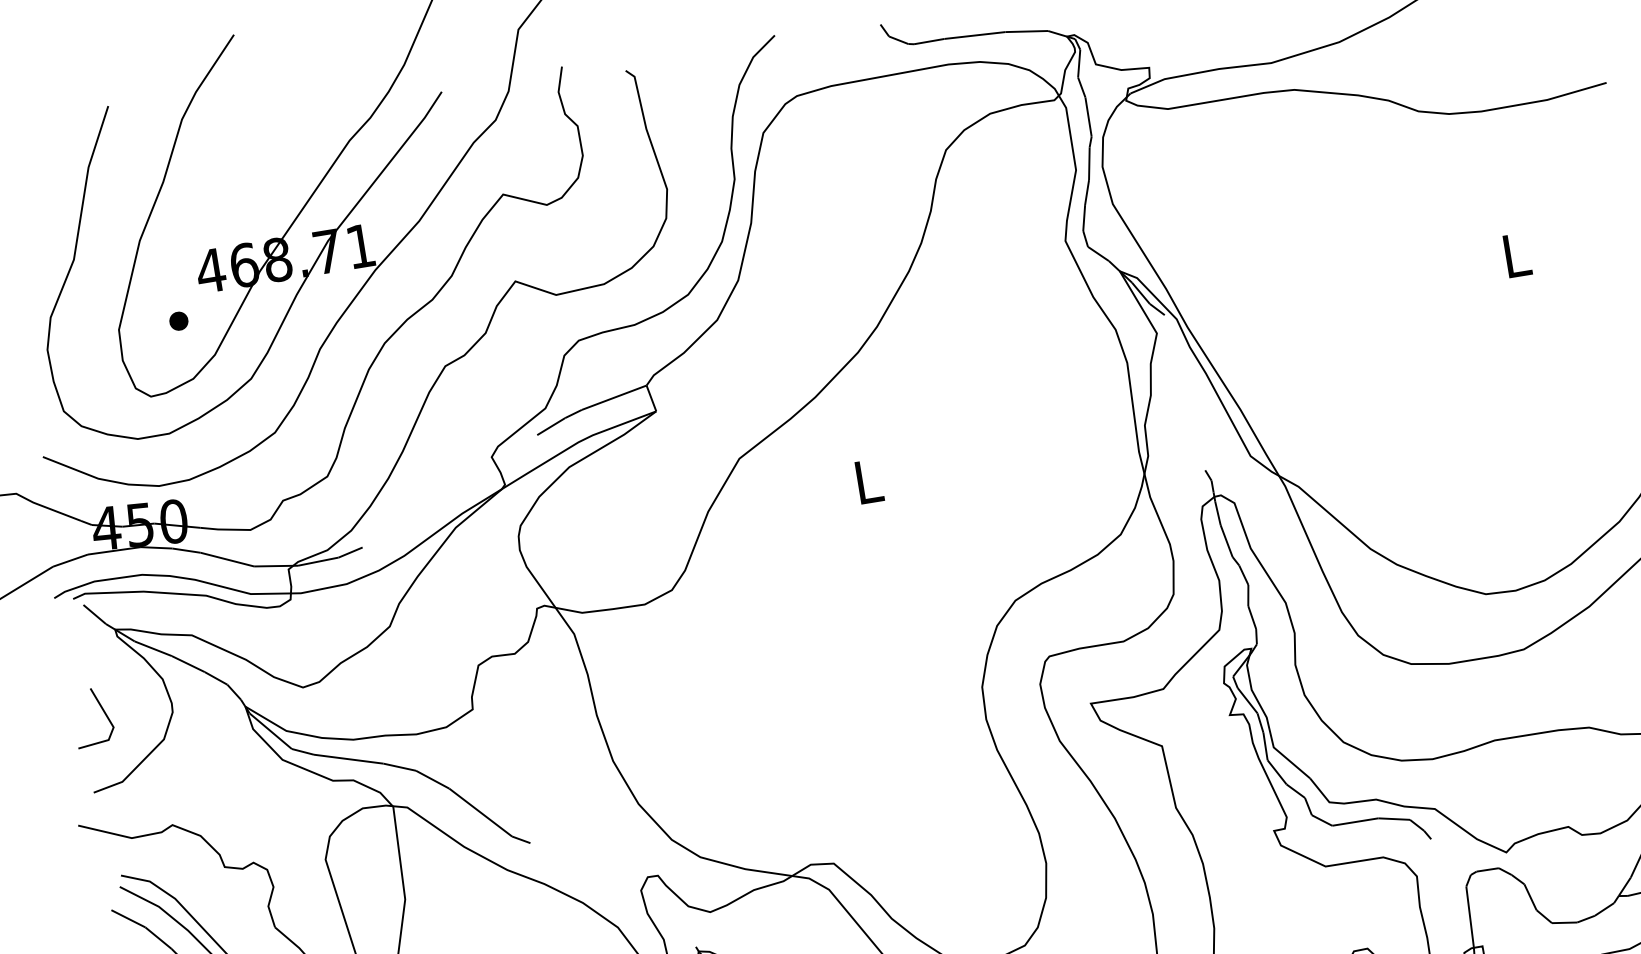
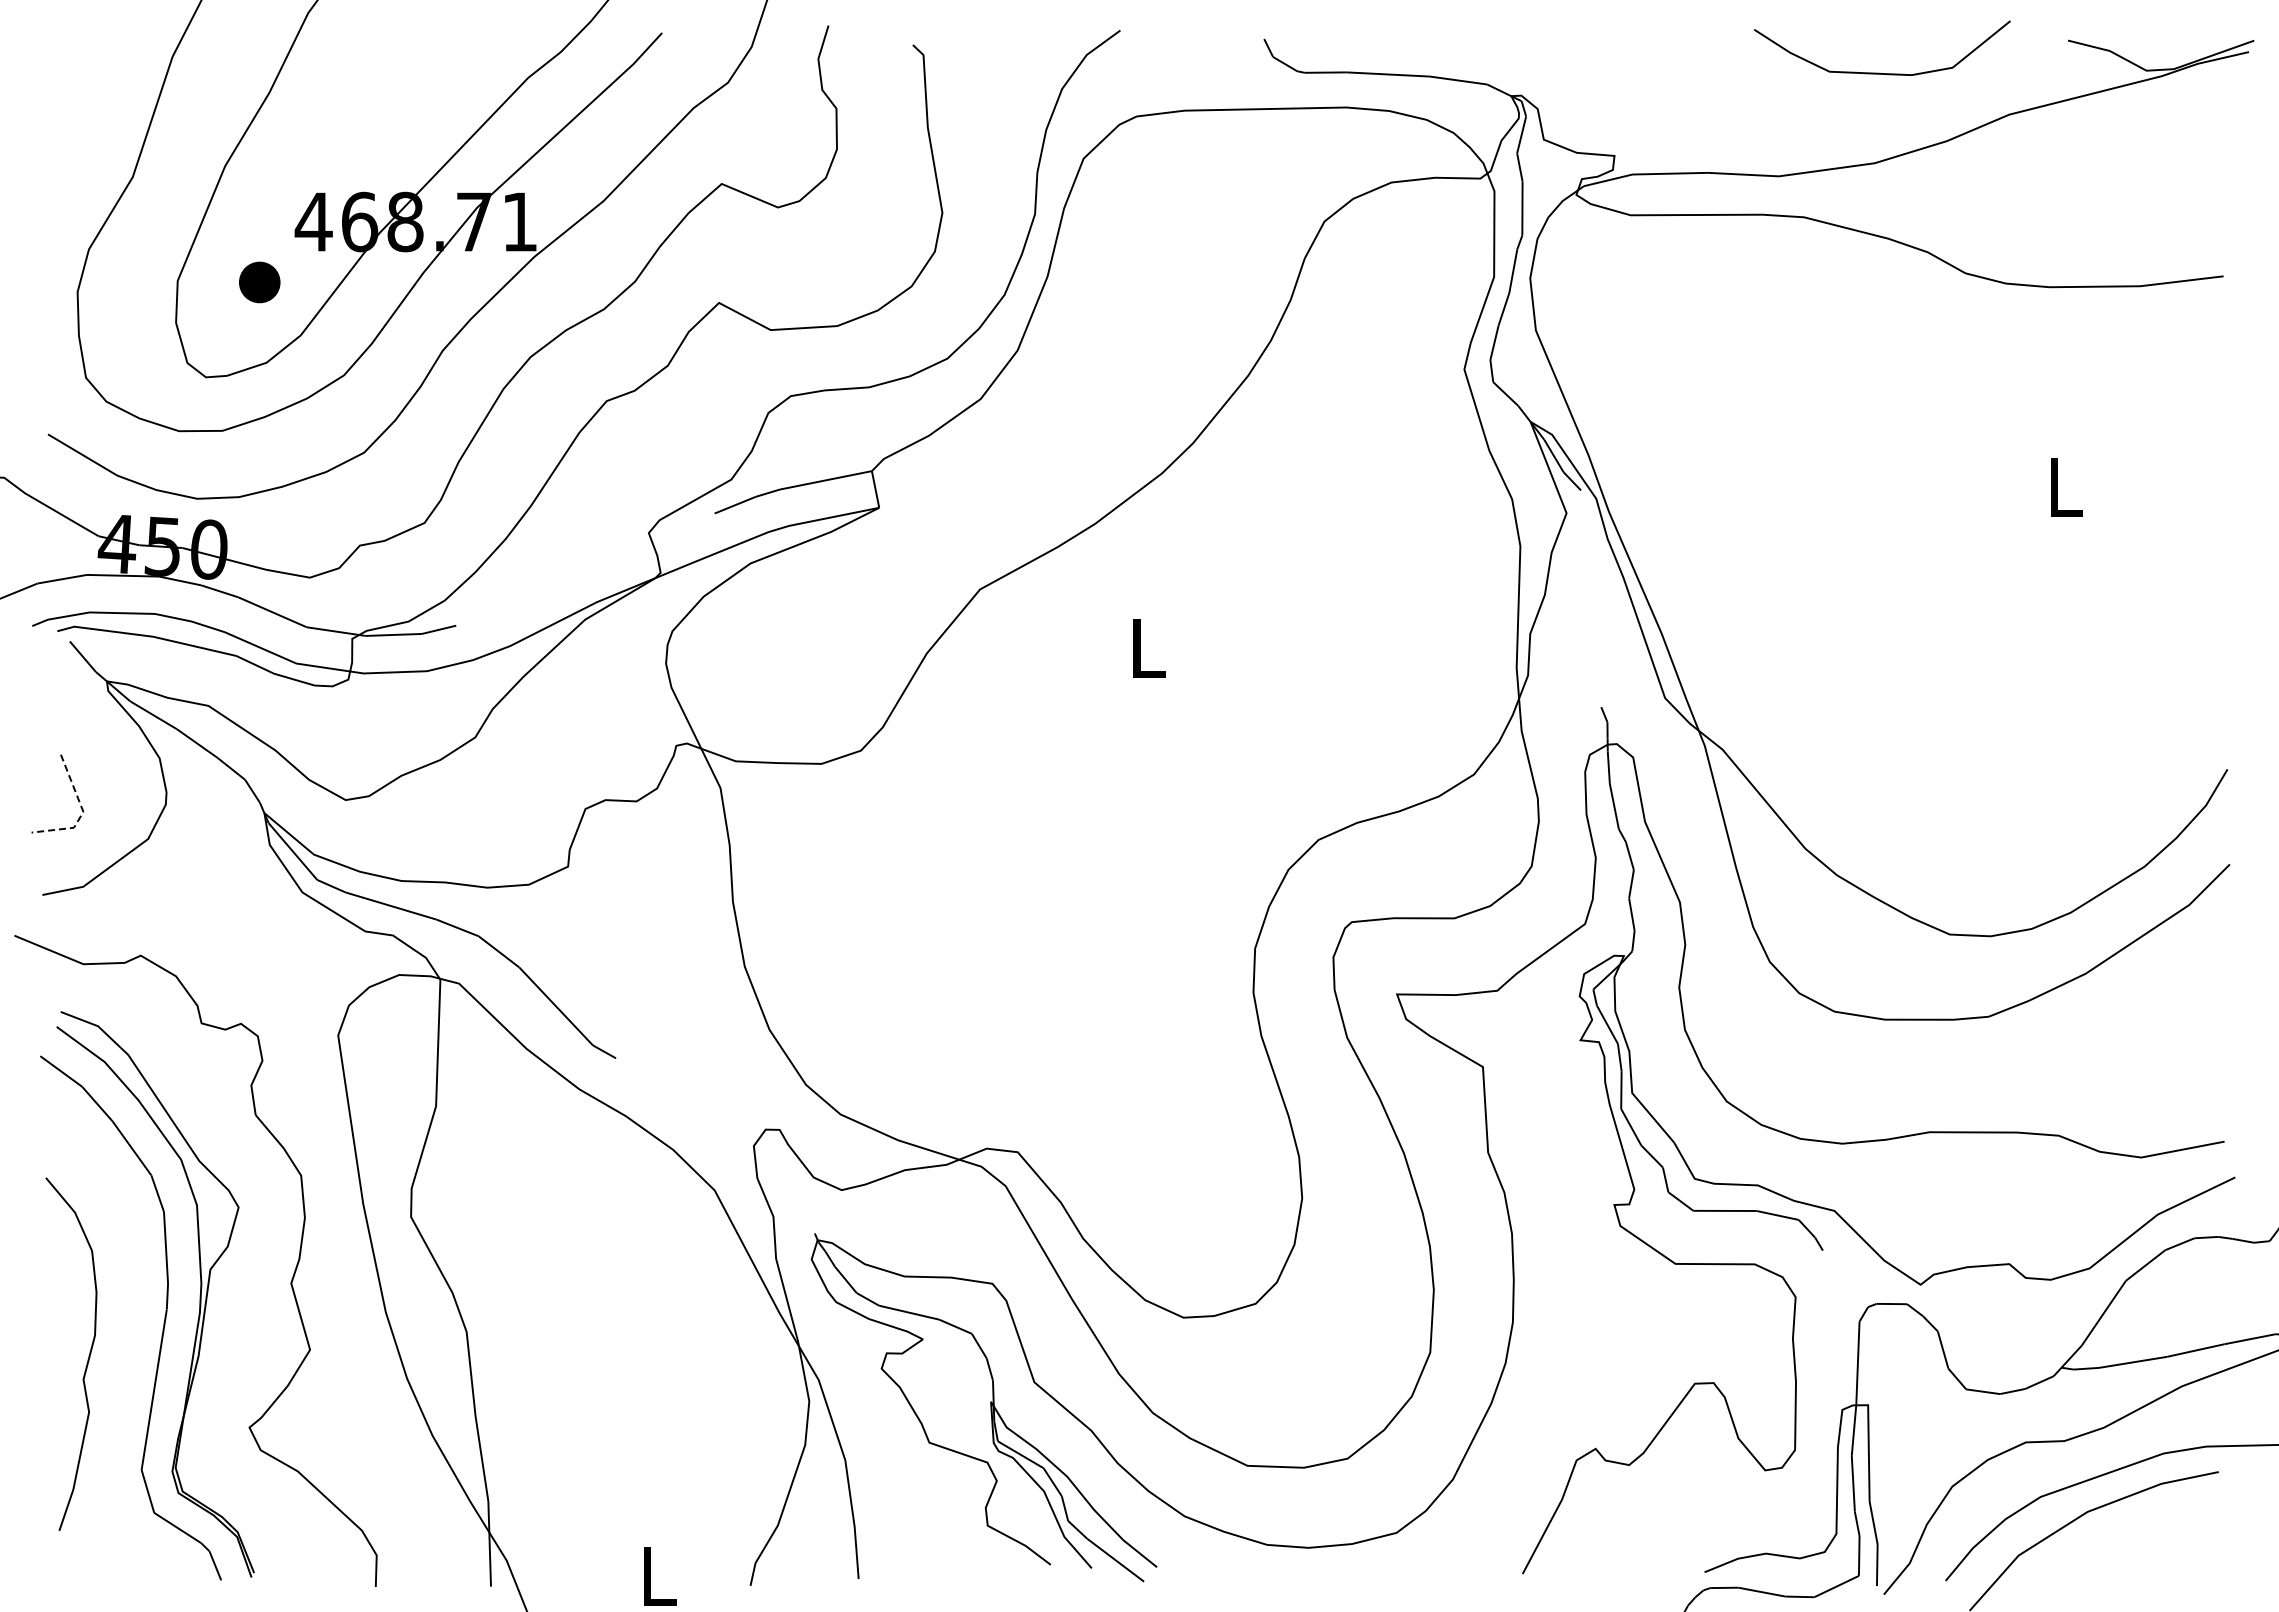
part: (178, 321) -> (259, 282), size x1.6
line: (113, 727) -> (83, 811), solid -> dashed

